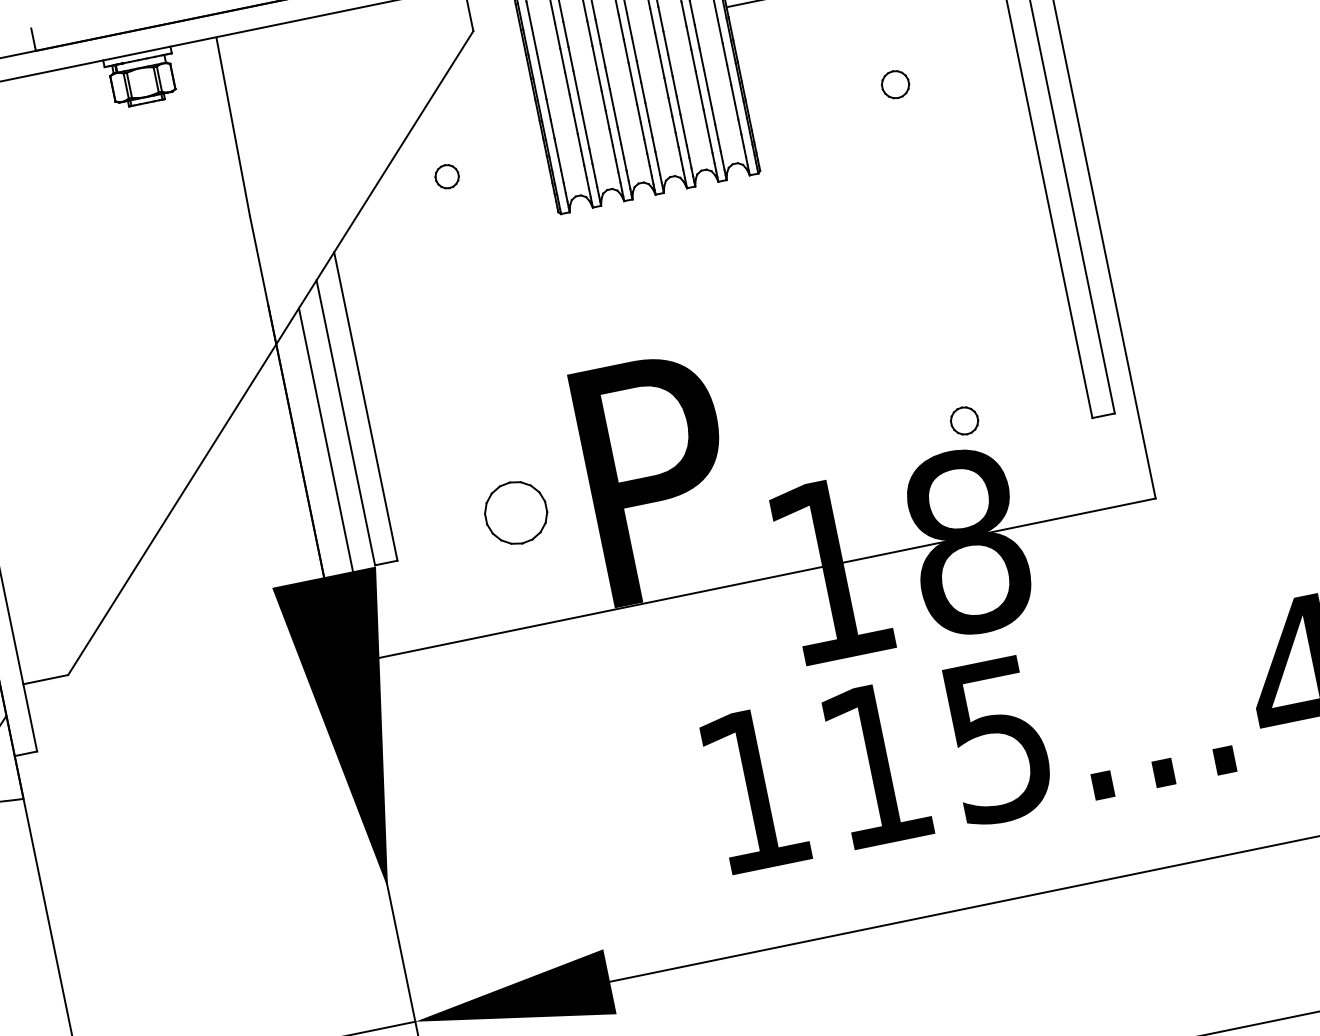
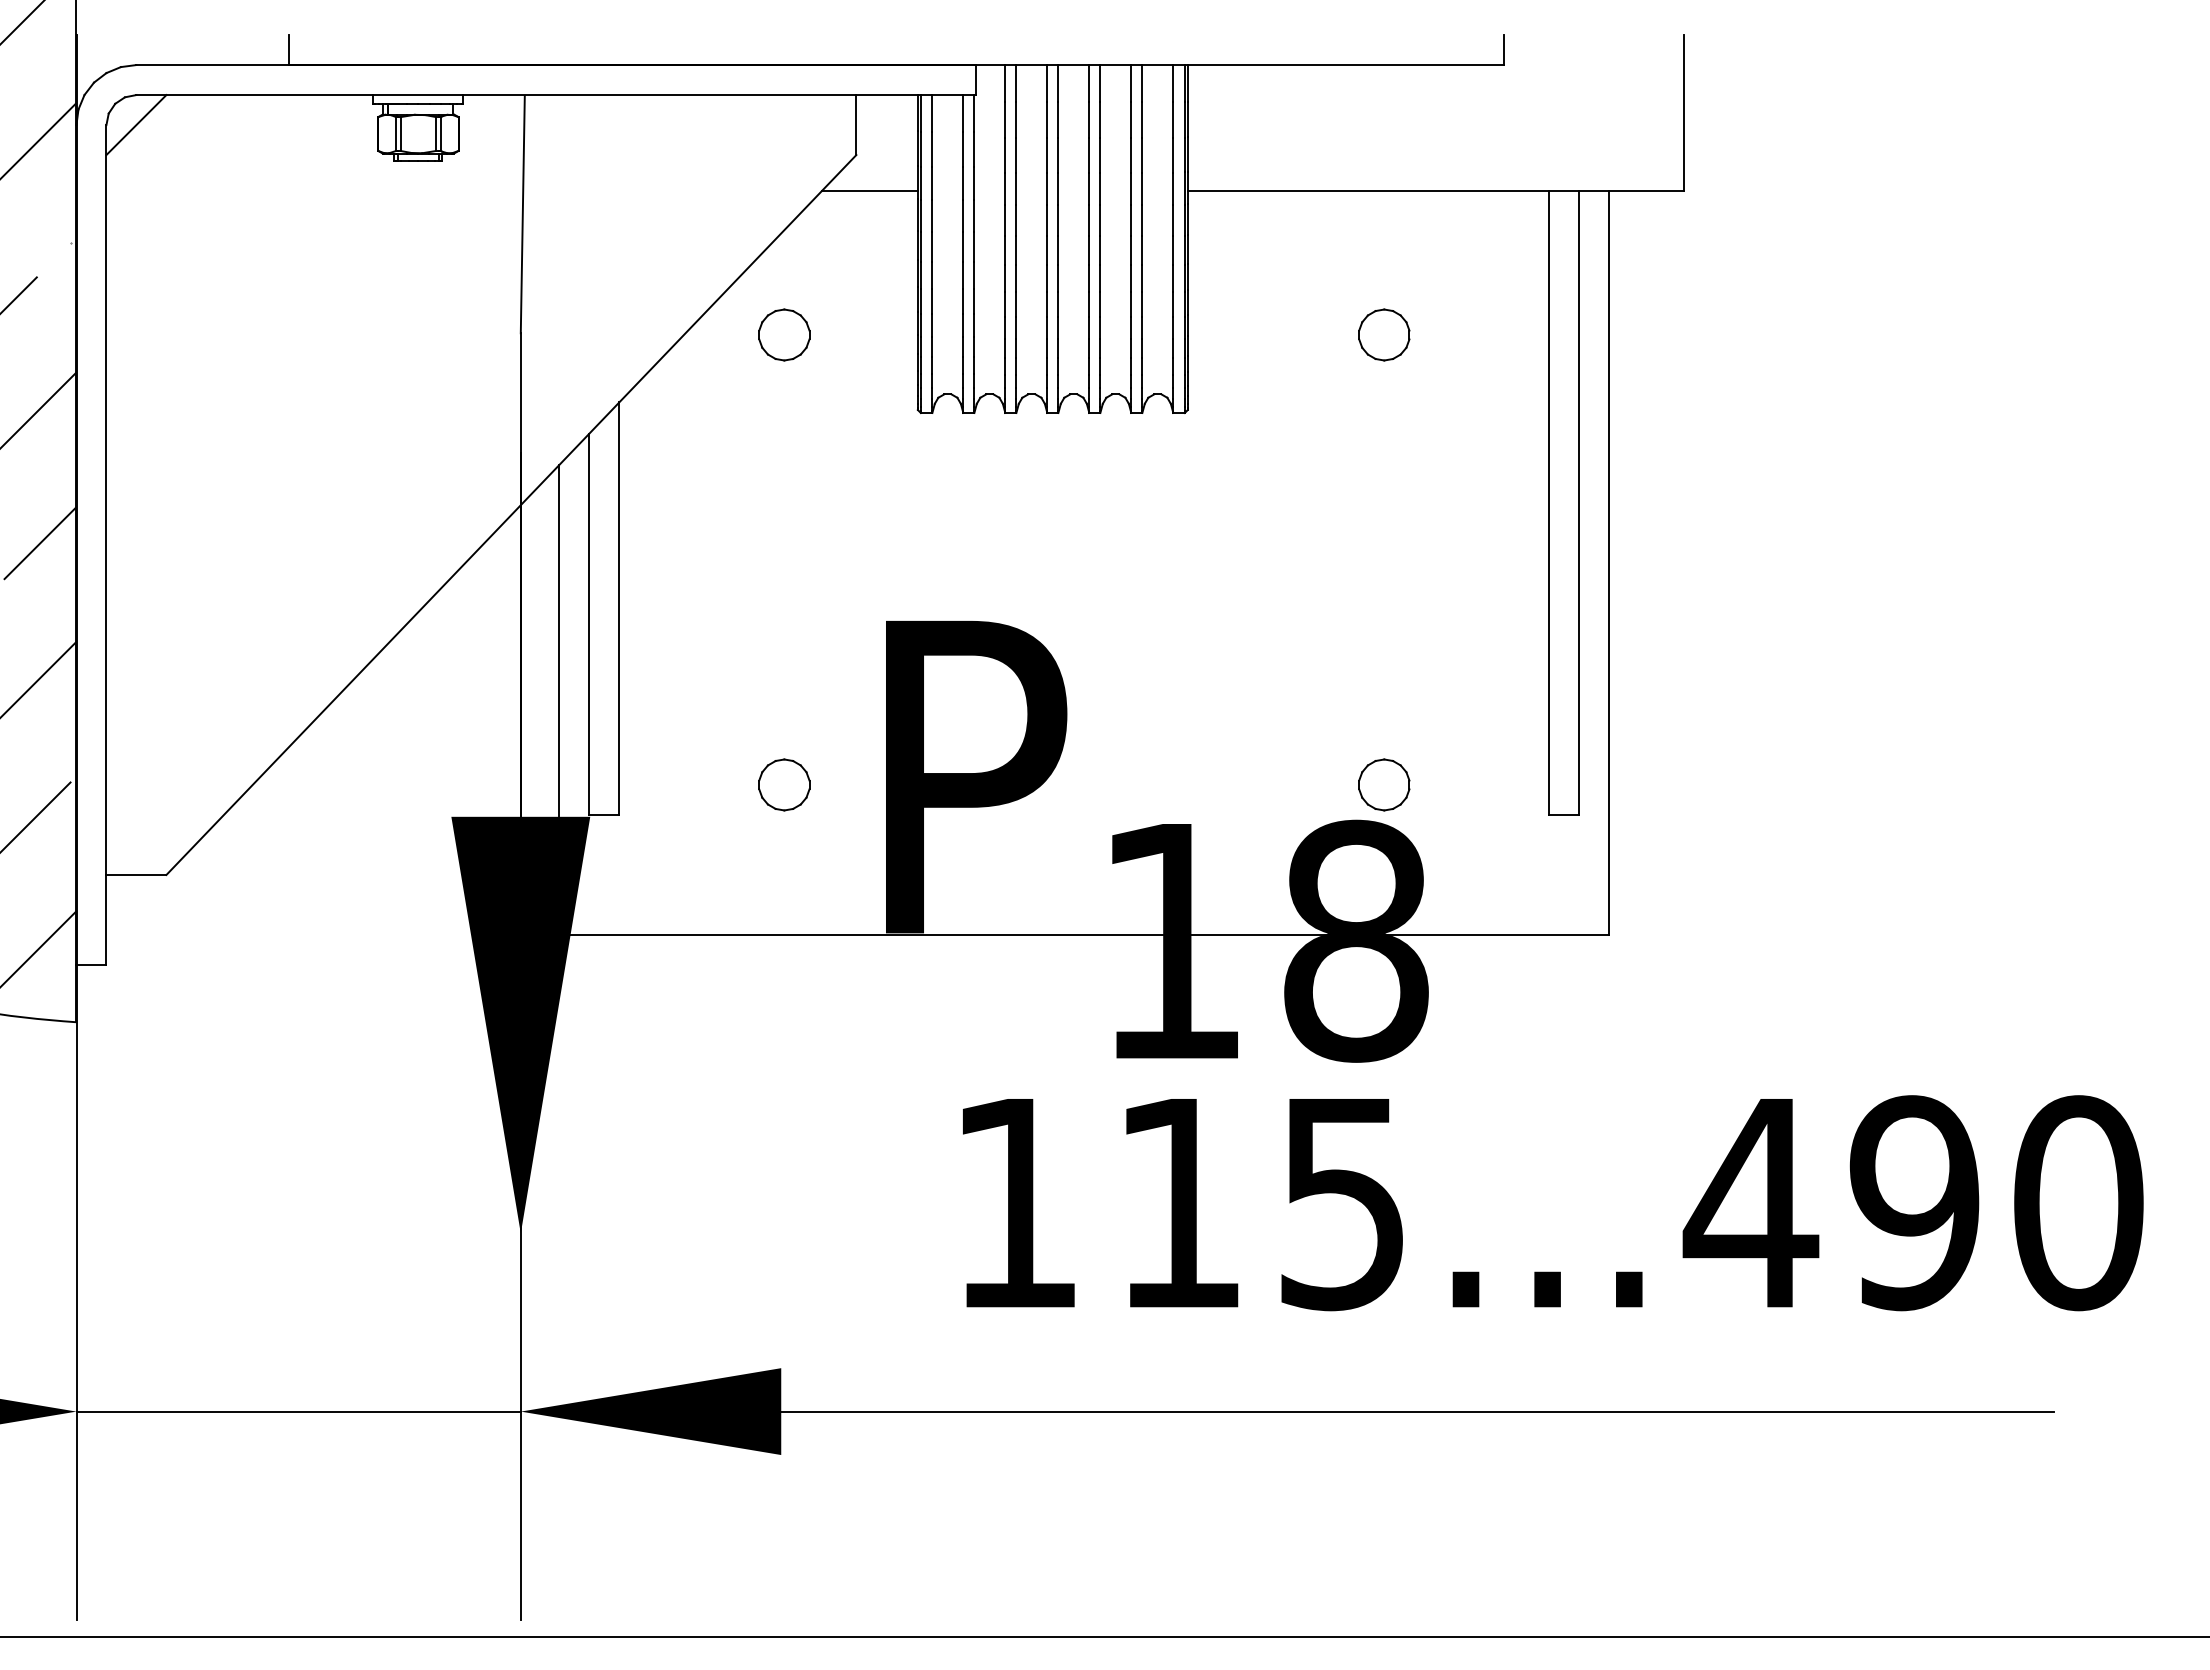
line: (488, 56) -> (869, 191), added
part: (895, 84) -> (1384, 334), size x1.43
part: (447, 176) -> (784, 334), size x1.67
part: (964, 420) -> (1384, 784), size x1.43
part: (516, 512) -> (784, 784), size x0.62

